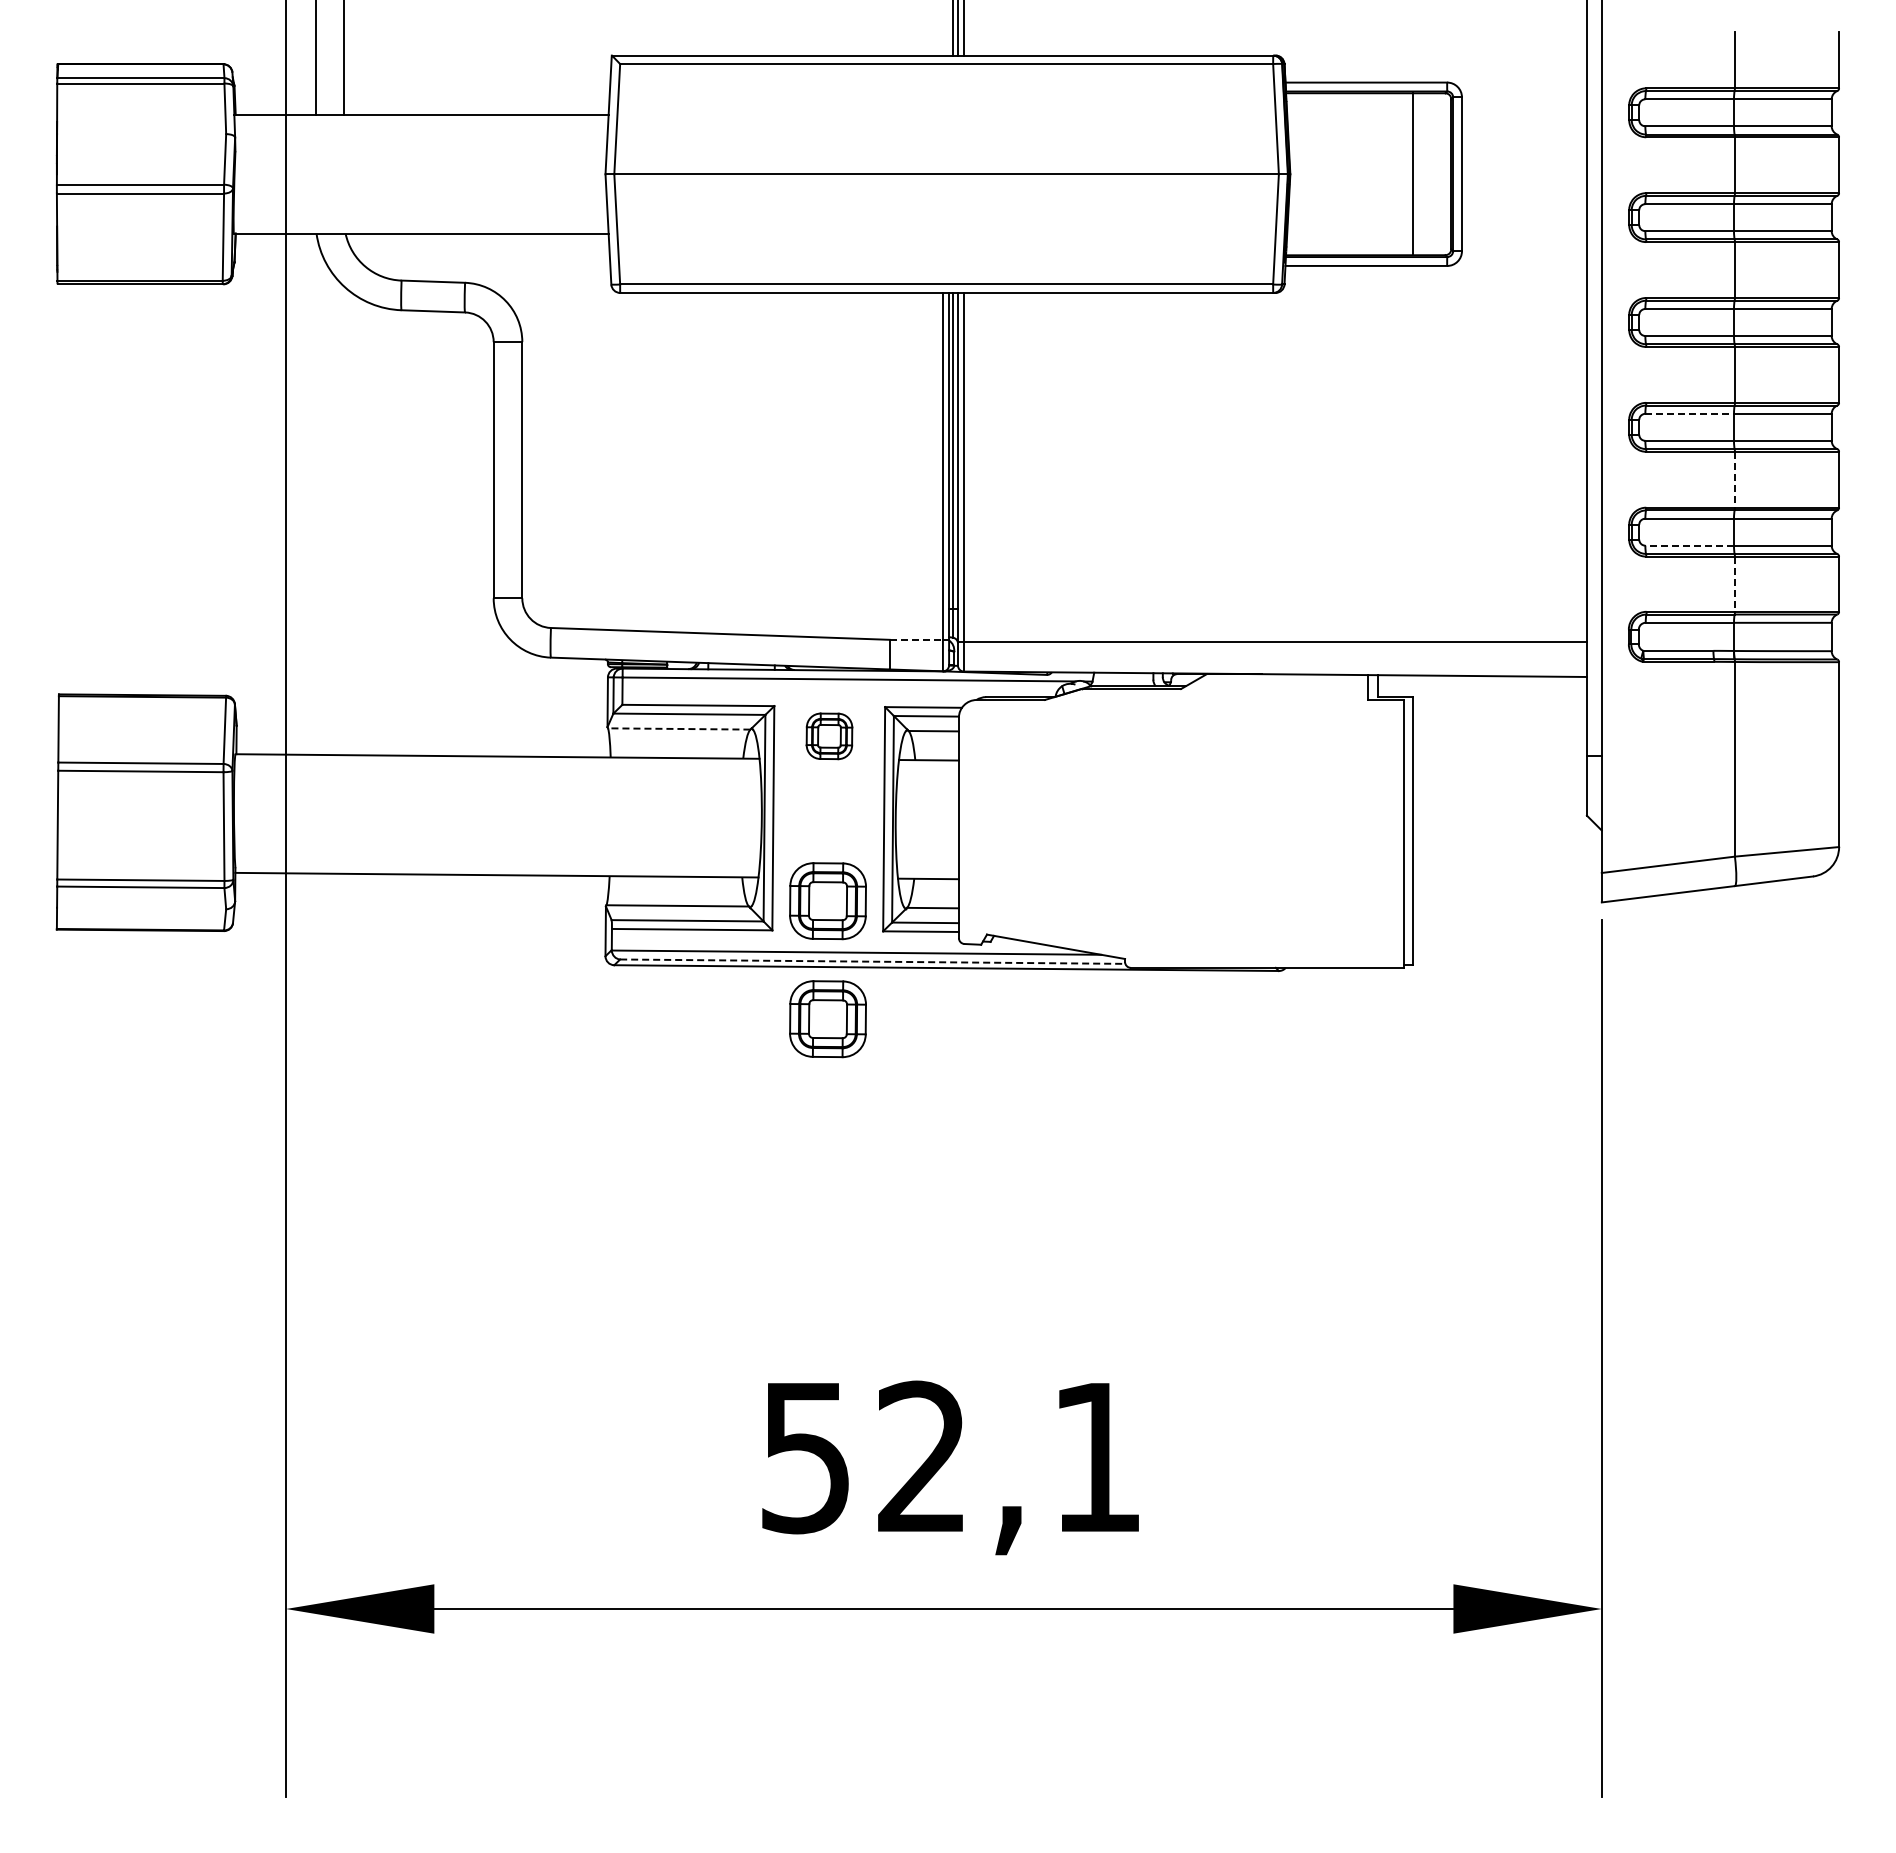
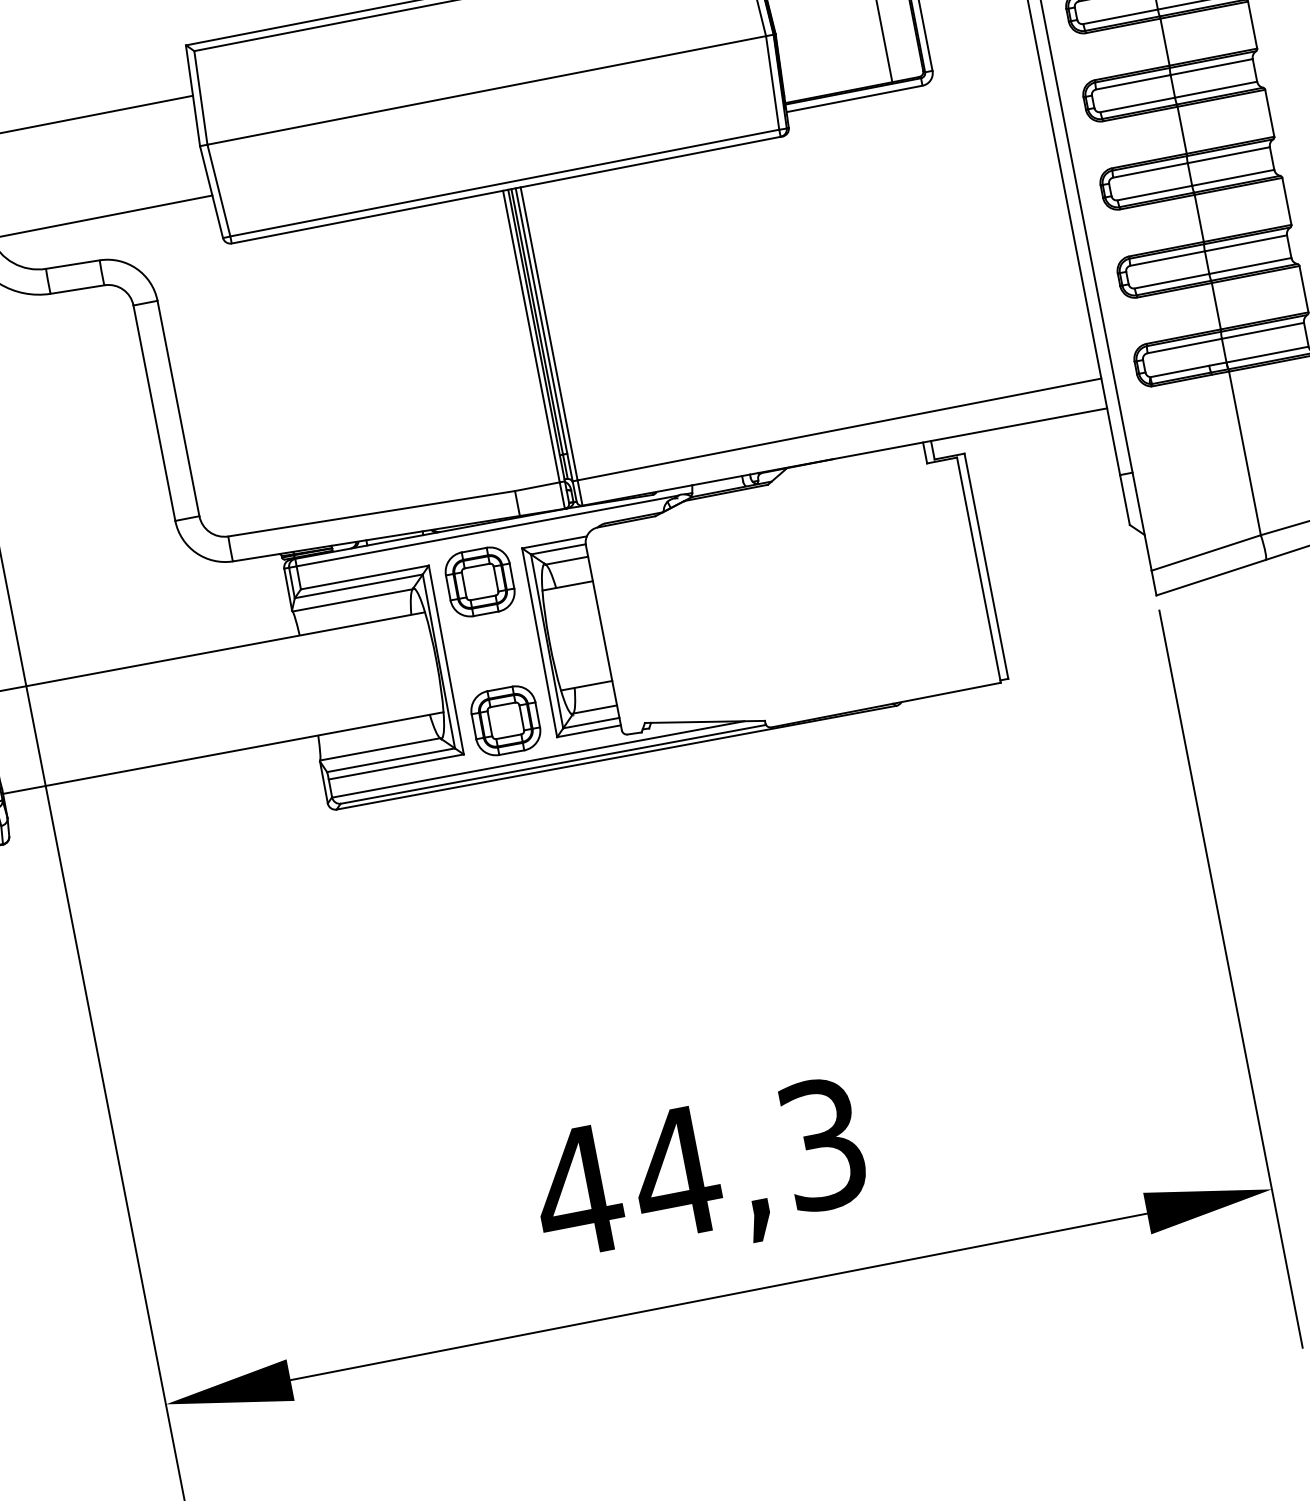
line: (1690, 413) -> (1151, 169), dashed -> solid
line: (1734, 479) -> (1198, 218), dashed -> solid
line: (1689, 545) -> (1171, 281), dashed -> solid
line: (1734, 584) -> (1216, 306), dashed -> solid
line: (916, 639) -> (537, 486), dashed -> solid
line: (678, 728) -> (351, 600), dashed -> solid
part: (829, 736) -> (480, 582), size x1.67
line: (872, 961) -> (553, 764), dashed -> solid
part: (827, 1019) -> (524, 820), removed
text: (948, 1457) -> (698, 1168), 52,1 -> 44,3

